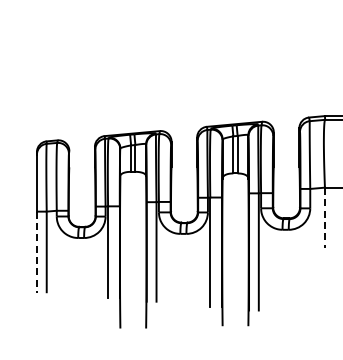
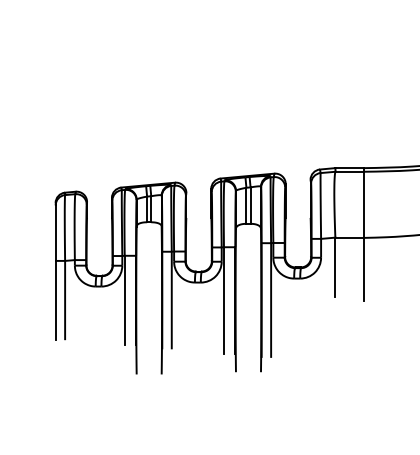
line: (325, 218) -> (335, 267), dashed -> solid
line: (36, 252) -> (55, 300), dashed -> solid

